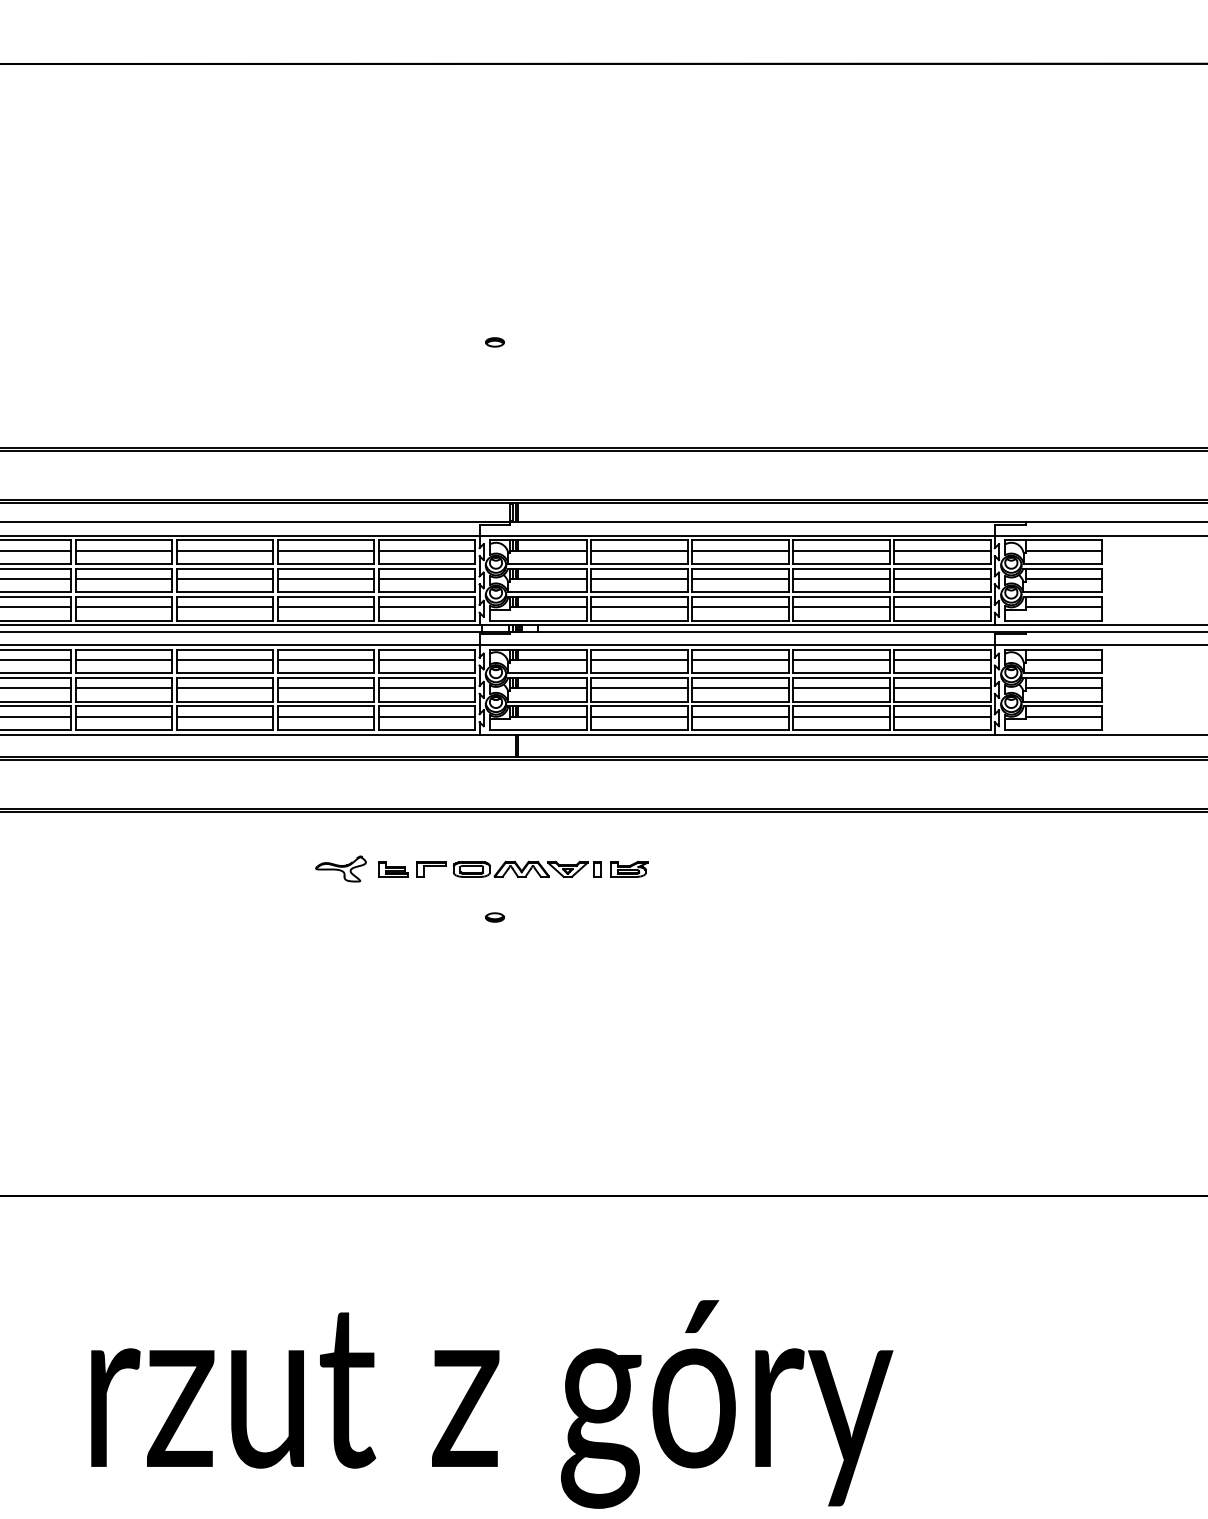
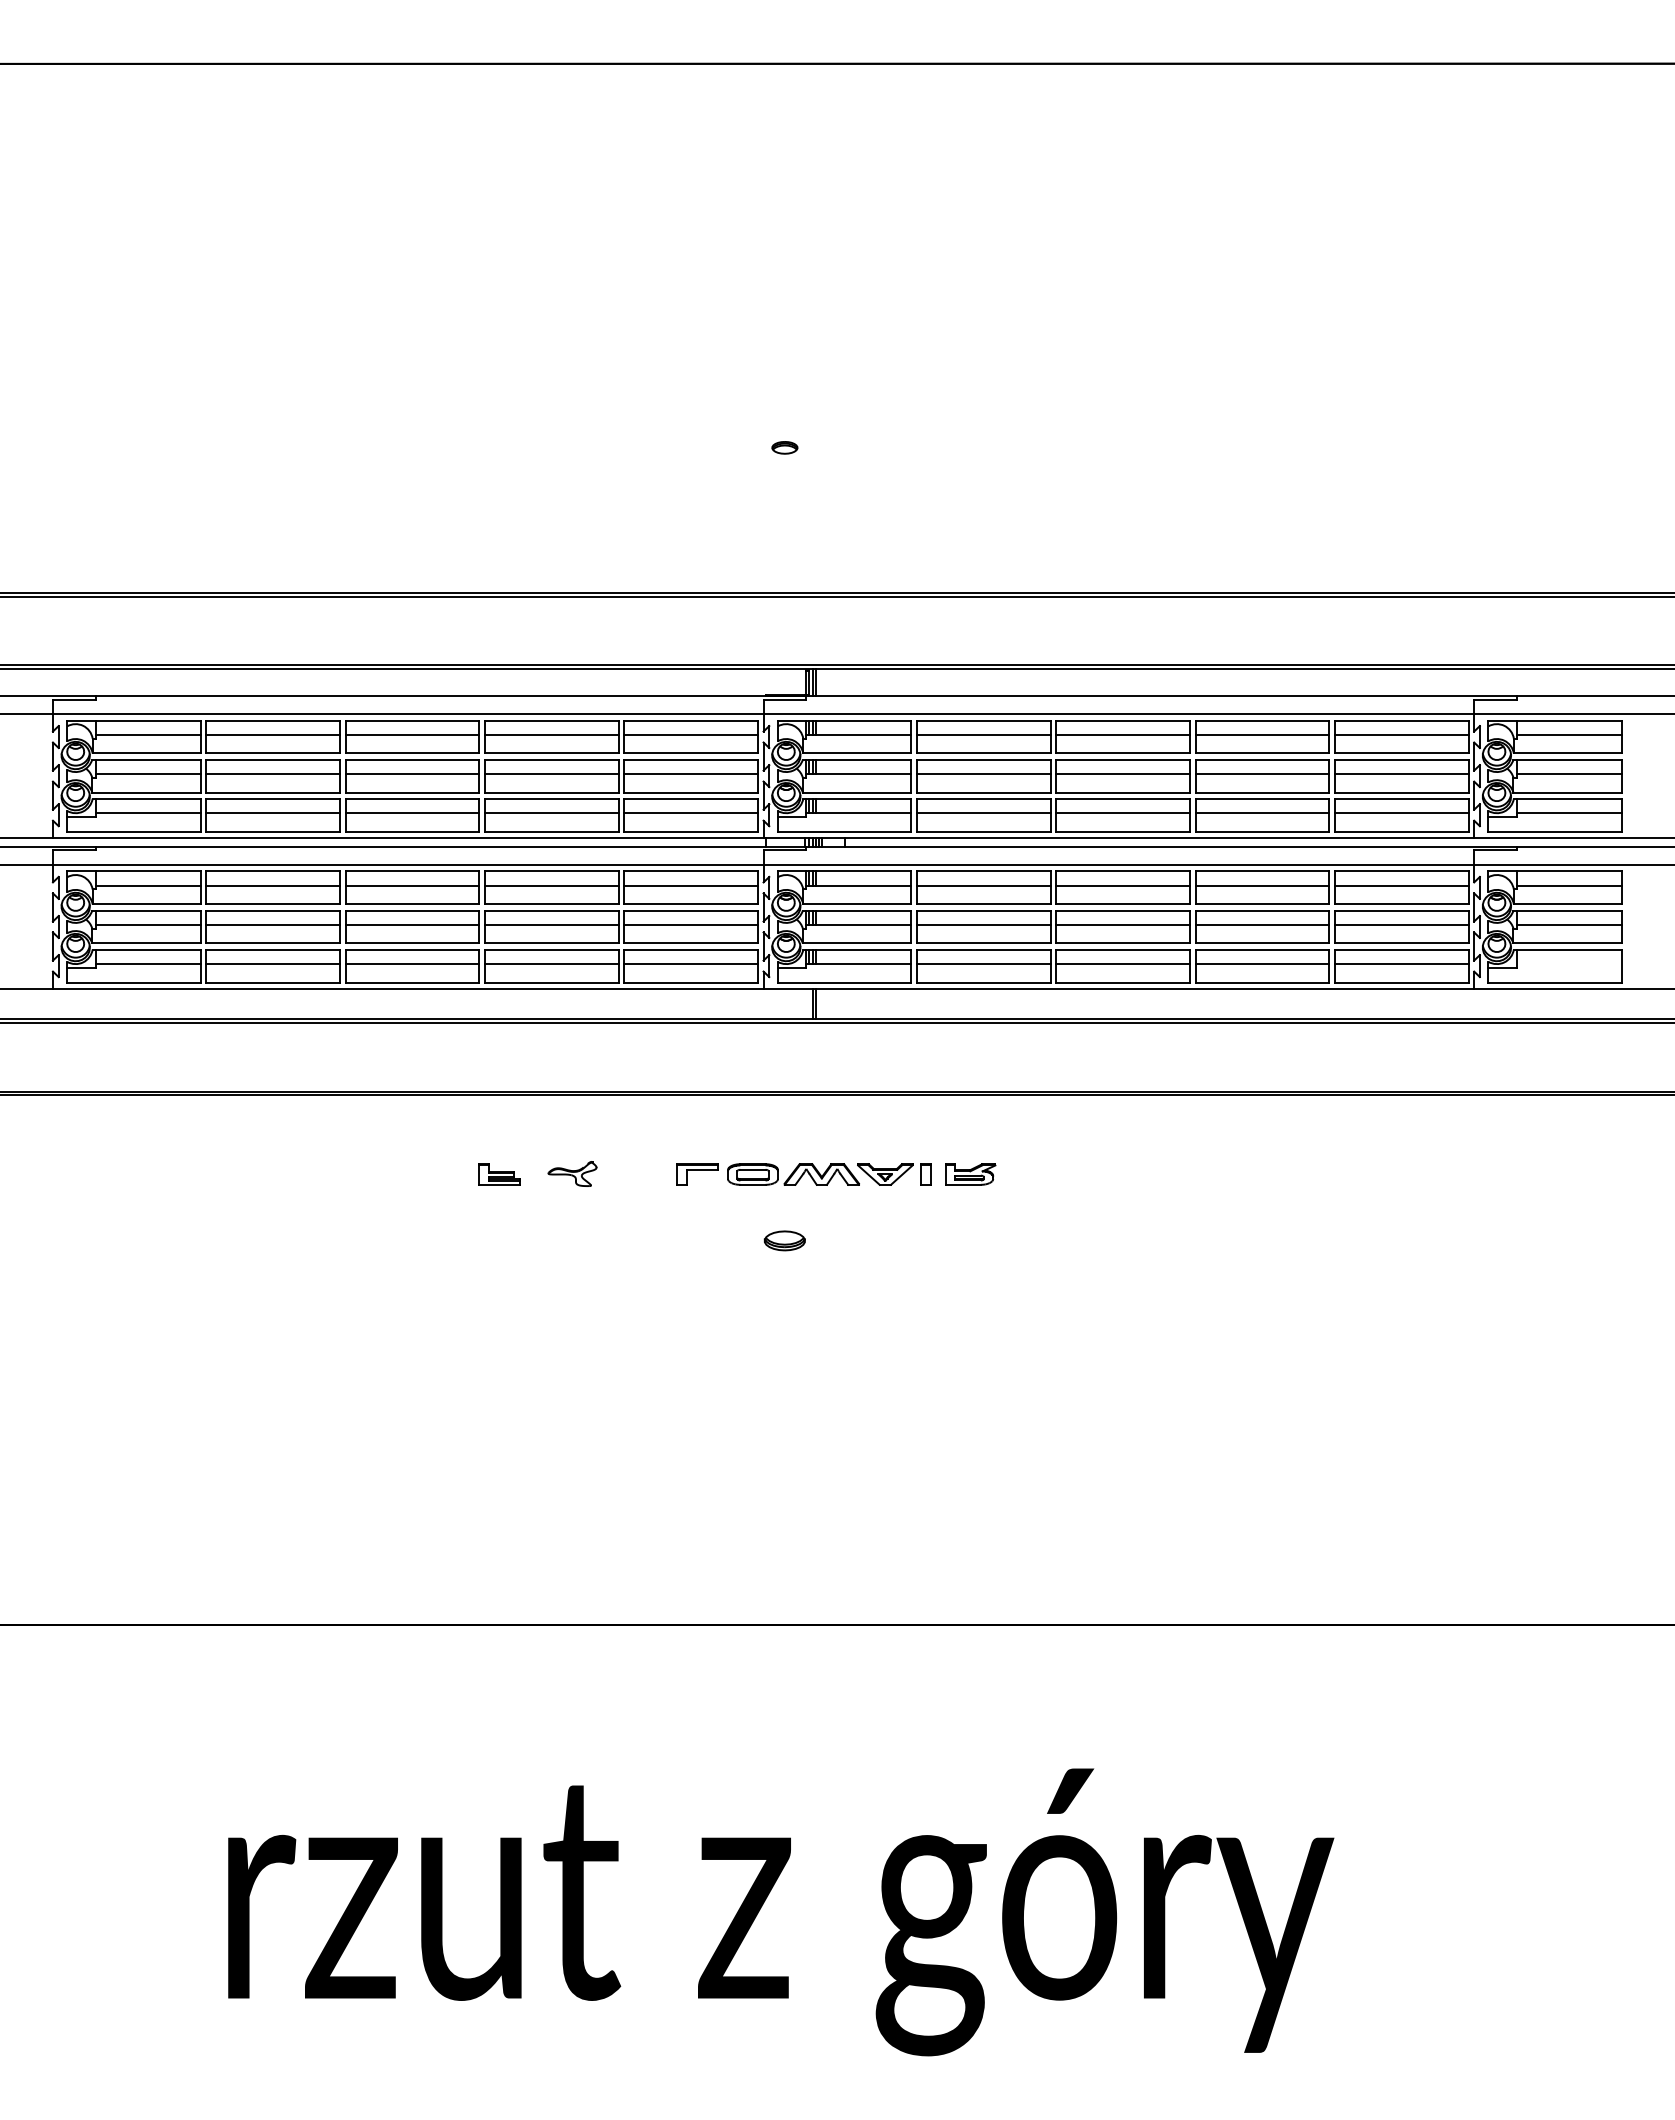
line: (1063, 716) -> (1569, 963), removed
part: (340, 868) -> (572, 1173), size x0.7
part: (393, 869) -> (499, 1174), moved
part: (494, 917) -> (784, 1240), size x1.6

